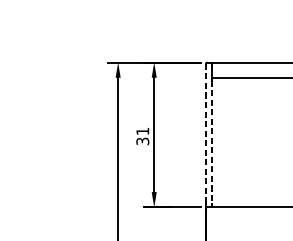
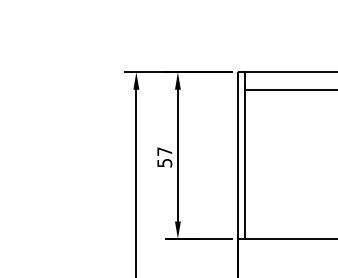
line: (205, 134) -> (237, 155), dashed -> solid
text: (142, 135) -> (164, 156), 31 -> 57
line: (212, 141) -> (244, 163), dashed -> solid

